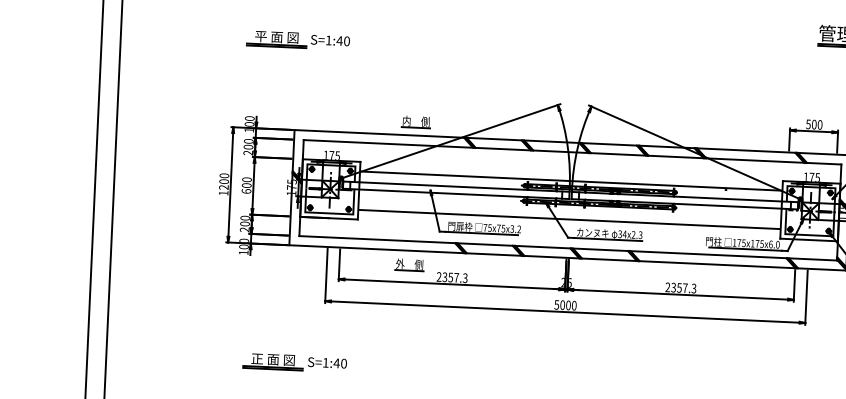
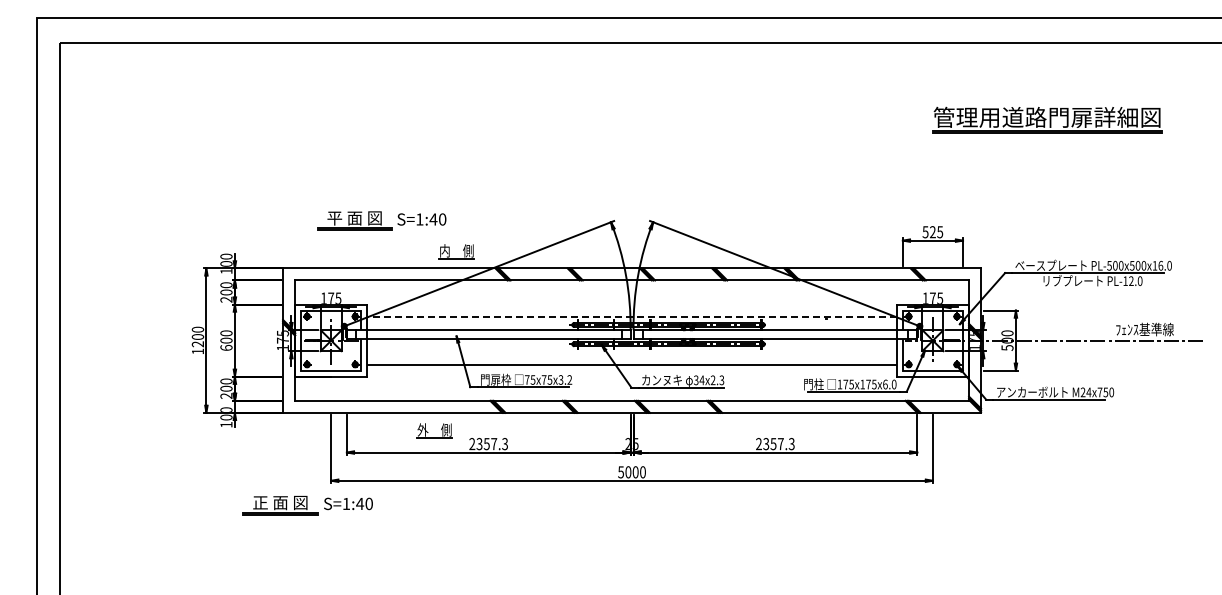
part: (298, 39) -> (381, 220), moved
part: (410, 121) -> (449, 251), moved
text: (817, 125) -> (936, 232), 500 -> 525
line: (571, 181) -> (632, 316), solid -> dashed
part: (294, 362) -> (307, 505), moved

